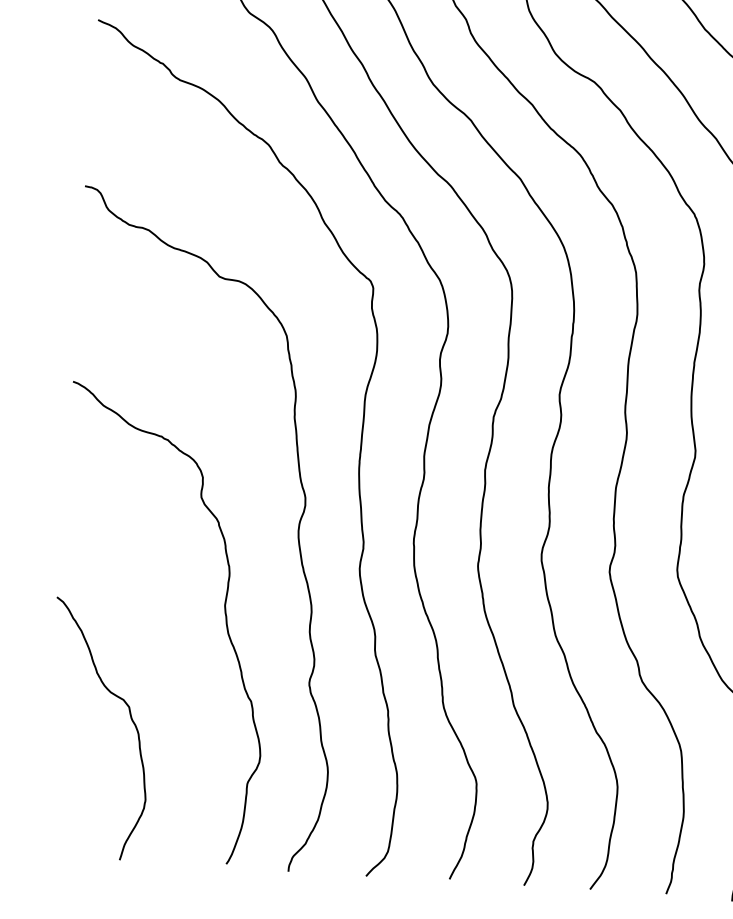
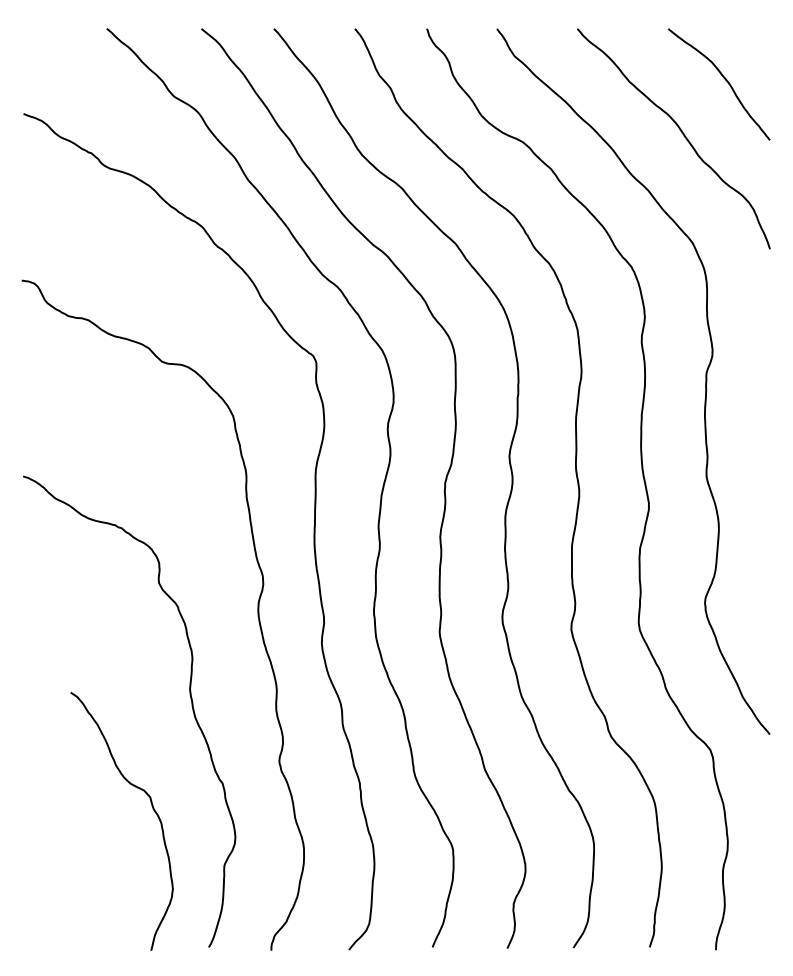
curve: (129, 716) -> (151, 806), moved

